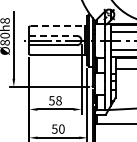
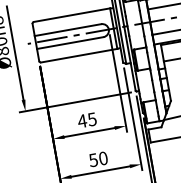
line: (58, 26) -> (73, 15), dashed -> solid
line: (53, 35) -> (68, 29), dashed -> solid
text: (54, 100) -> (85, 120), 58 -> 45

